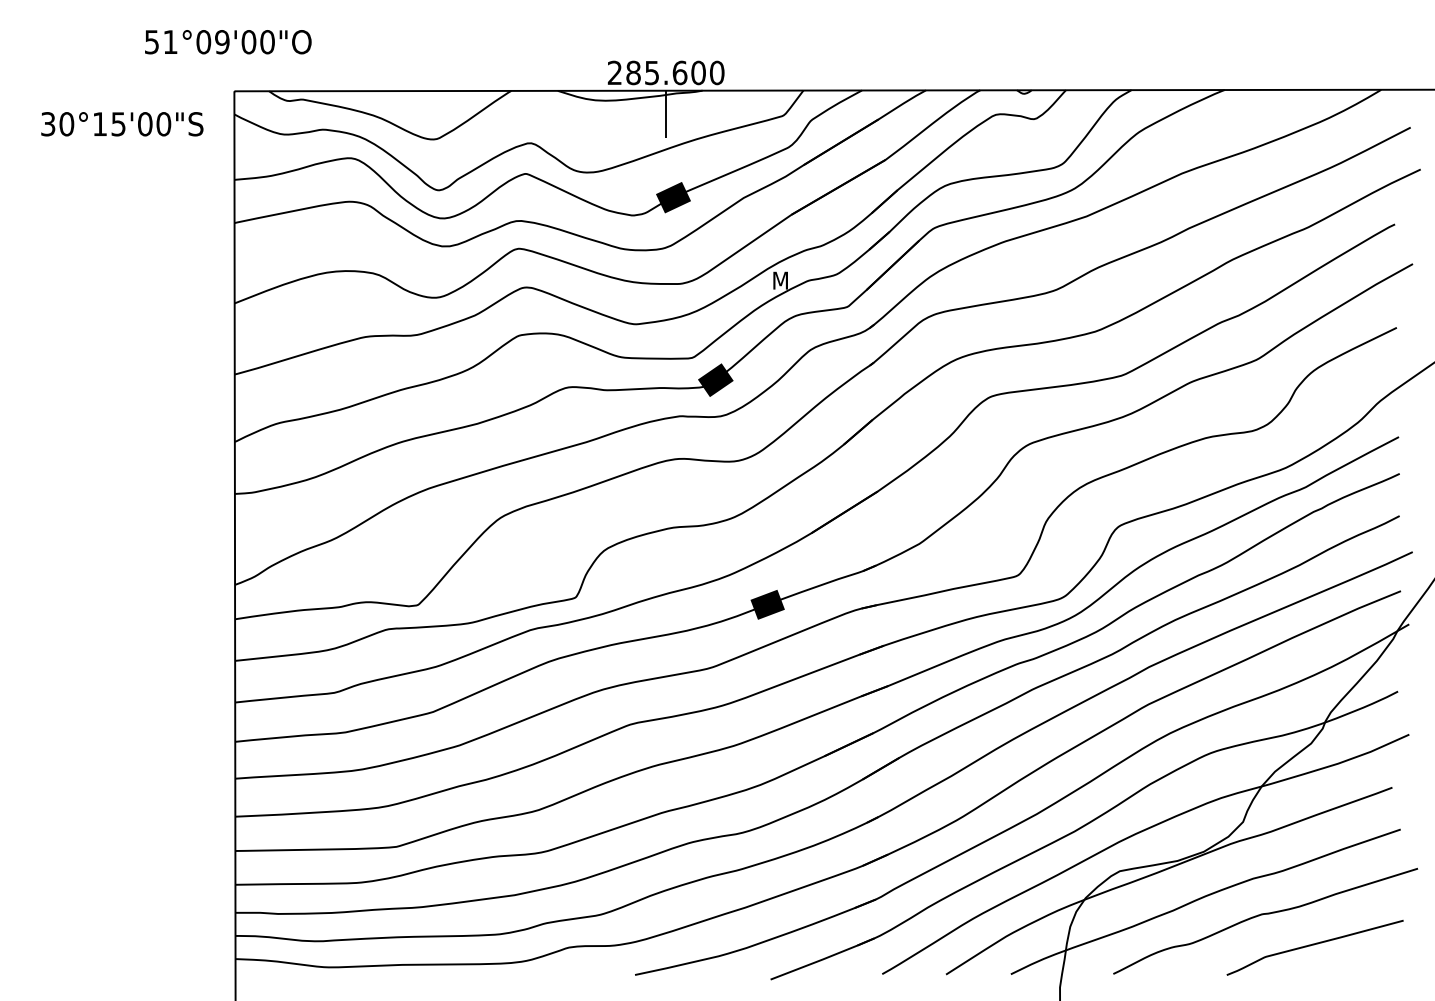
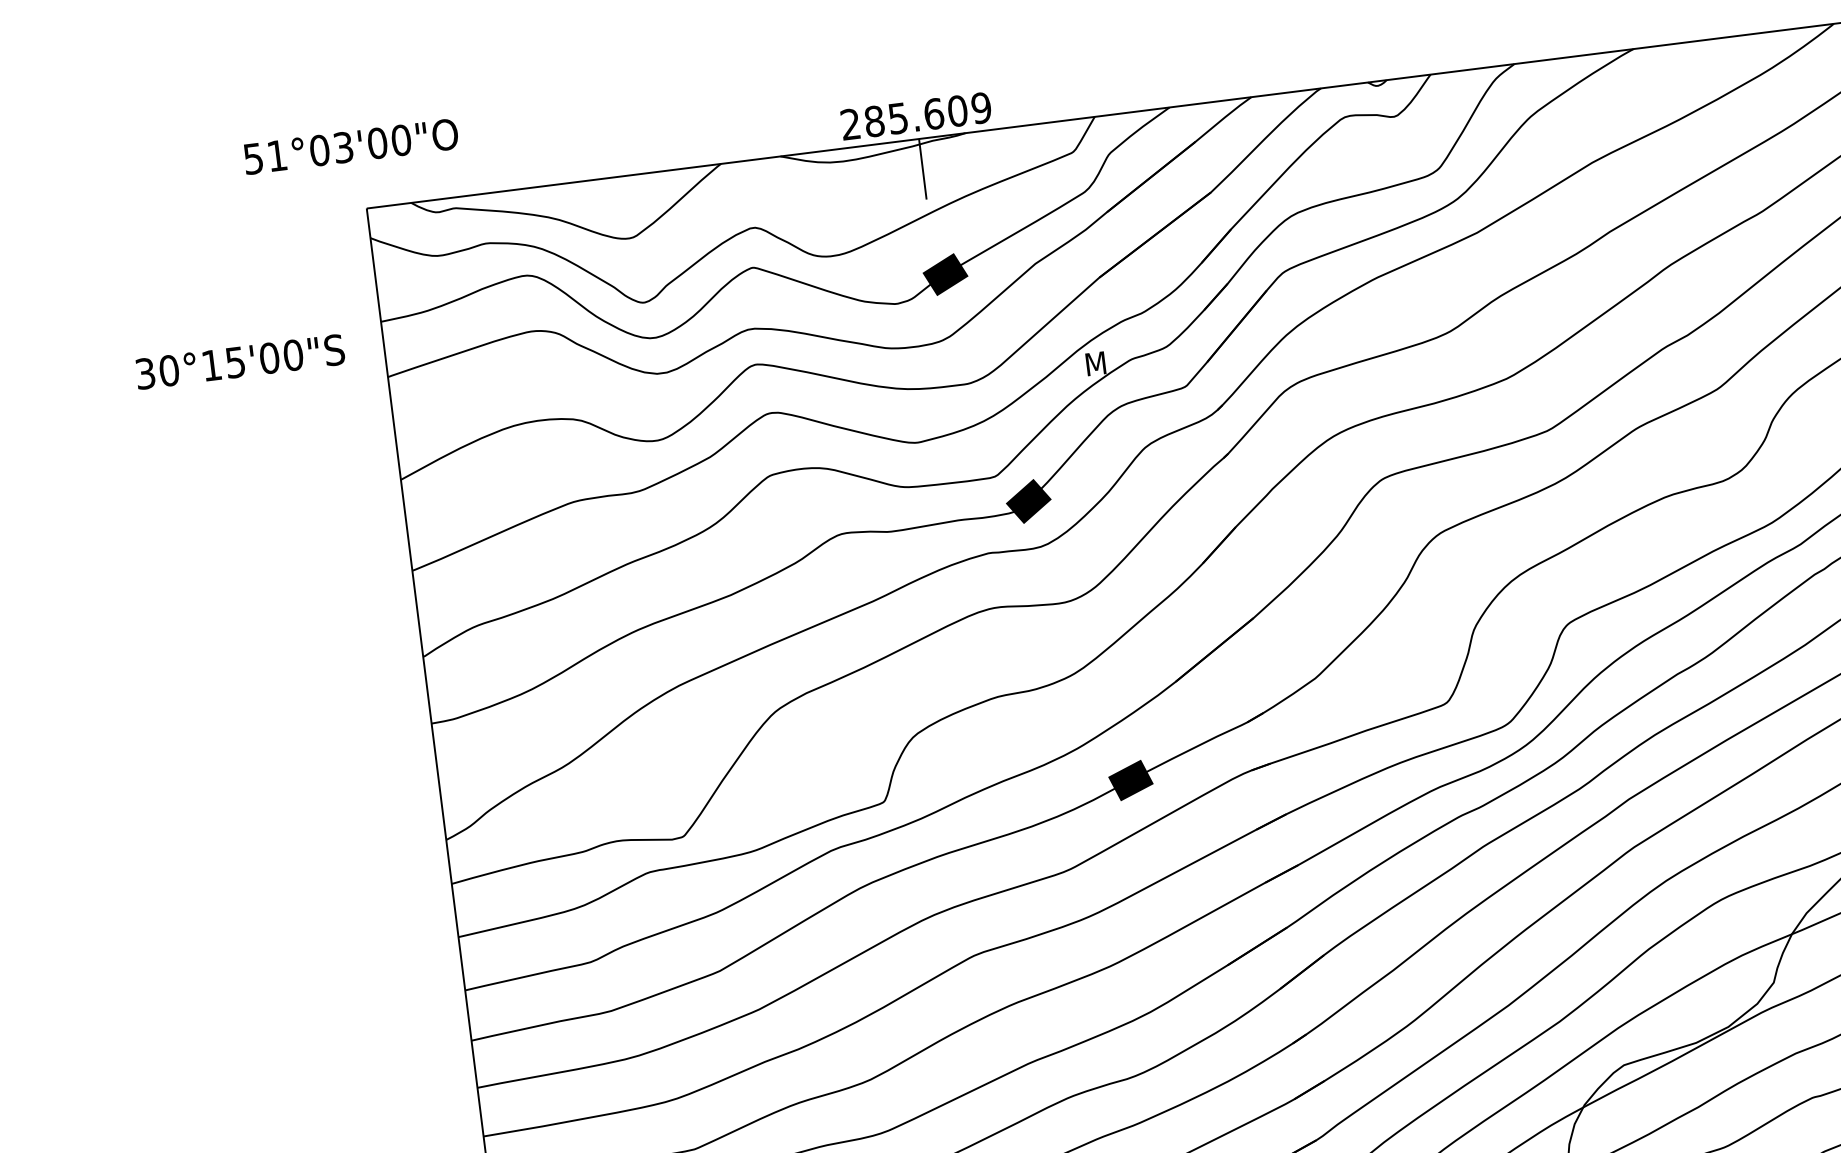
text: (222, 42) -> (343, 147), 51°09'00"O -> 51°03'00"O
text: (716, 73) -> (980, 108), 285.600 -> 285.609
text: (122, 124) -> (240, 362), moved

